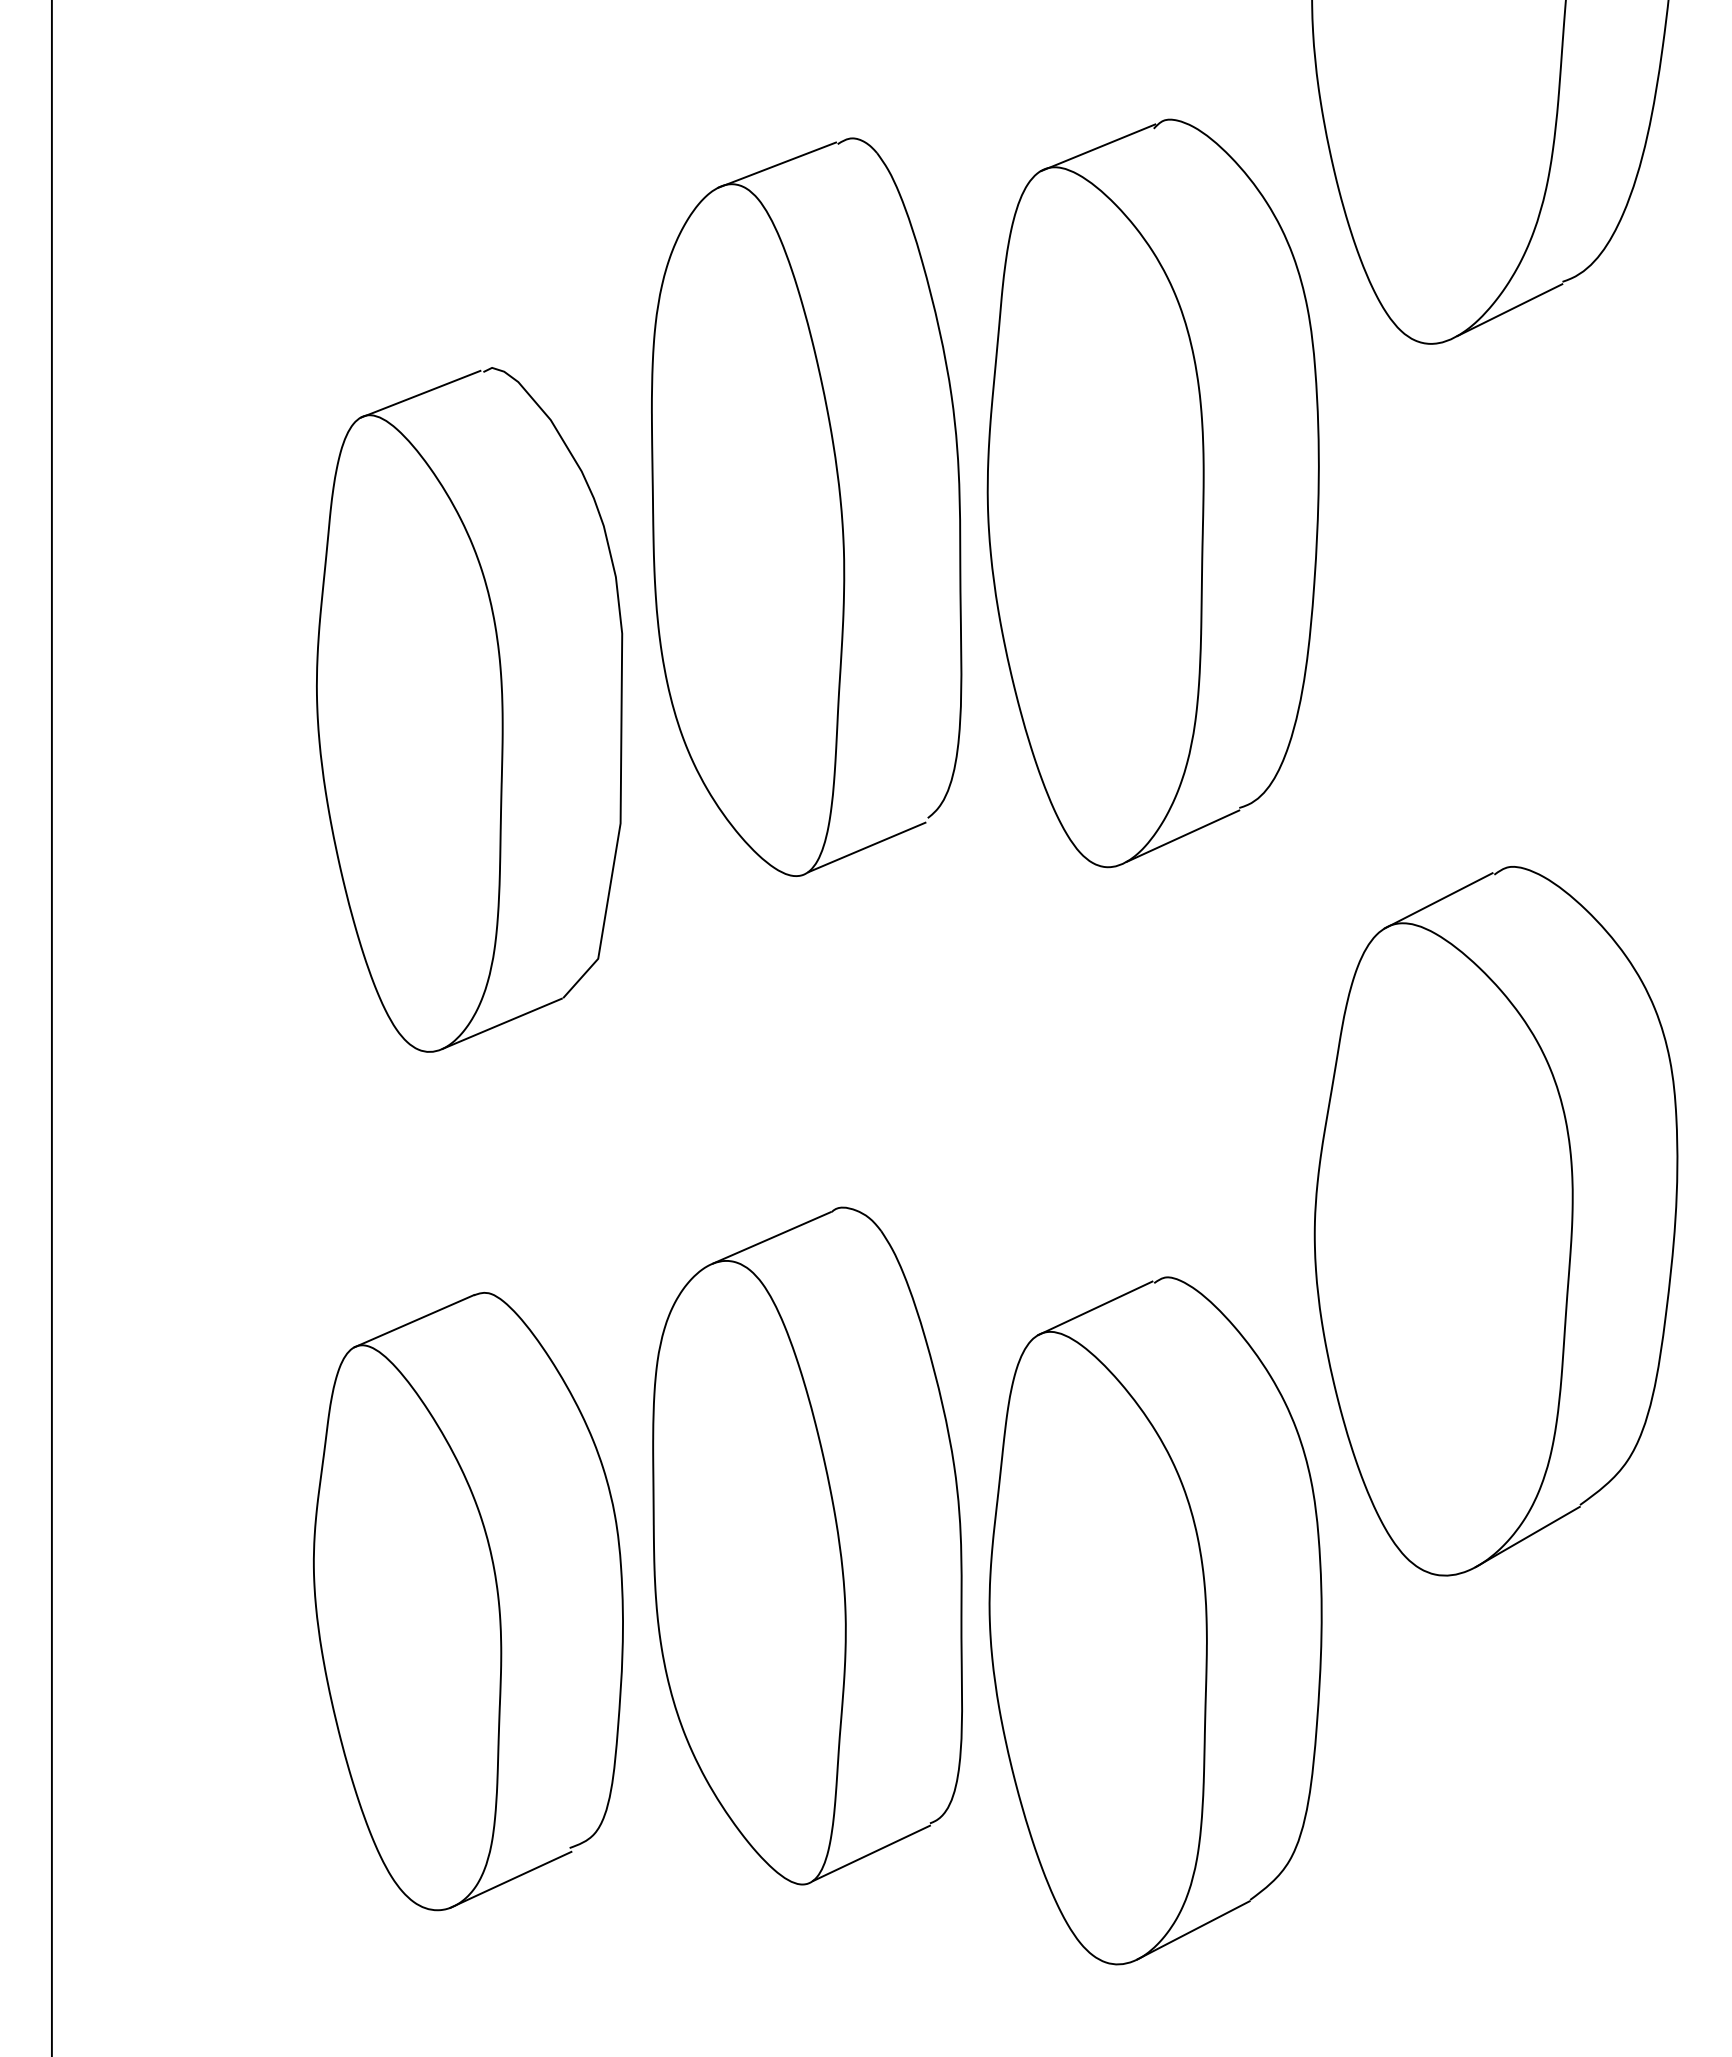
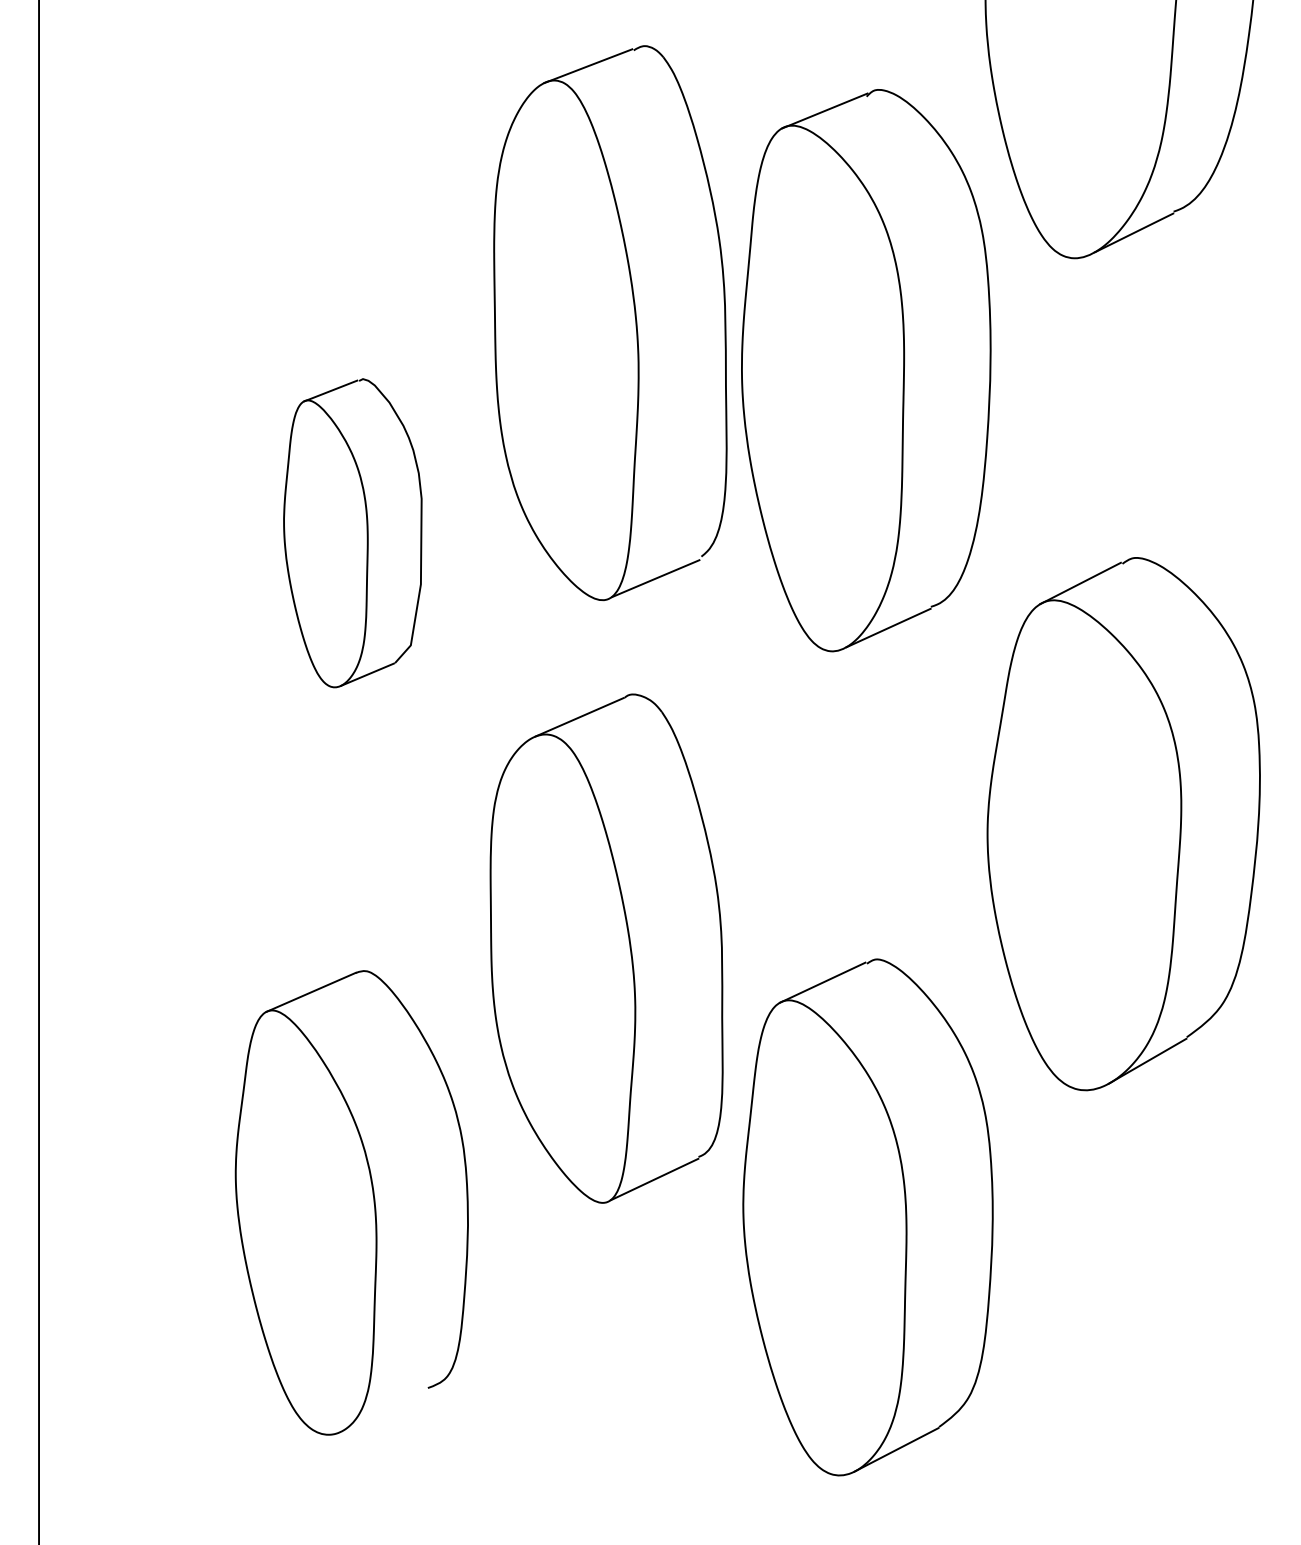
part: (806, 506) -> (610, 322), moved
part: (469, 709) -> (352, 532), size x0.6
part: (1495, 1221) -> (1123, 824), moved
part: (807, 1545) -> (606, 948), moved
line: (510, 1879) -> (383, 1411), removed

